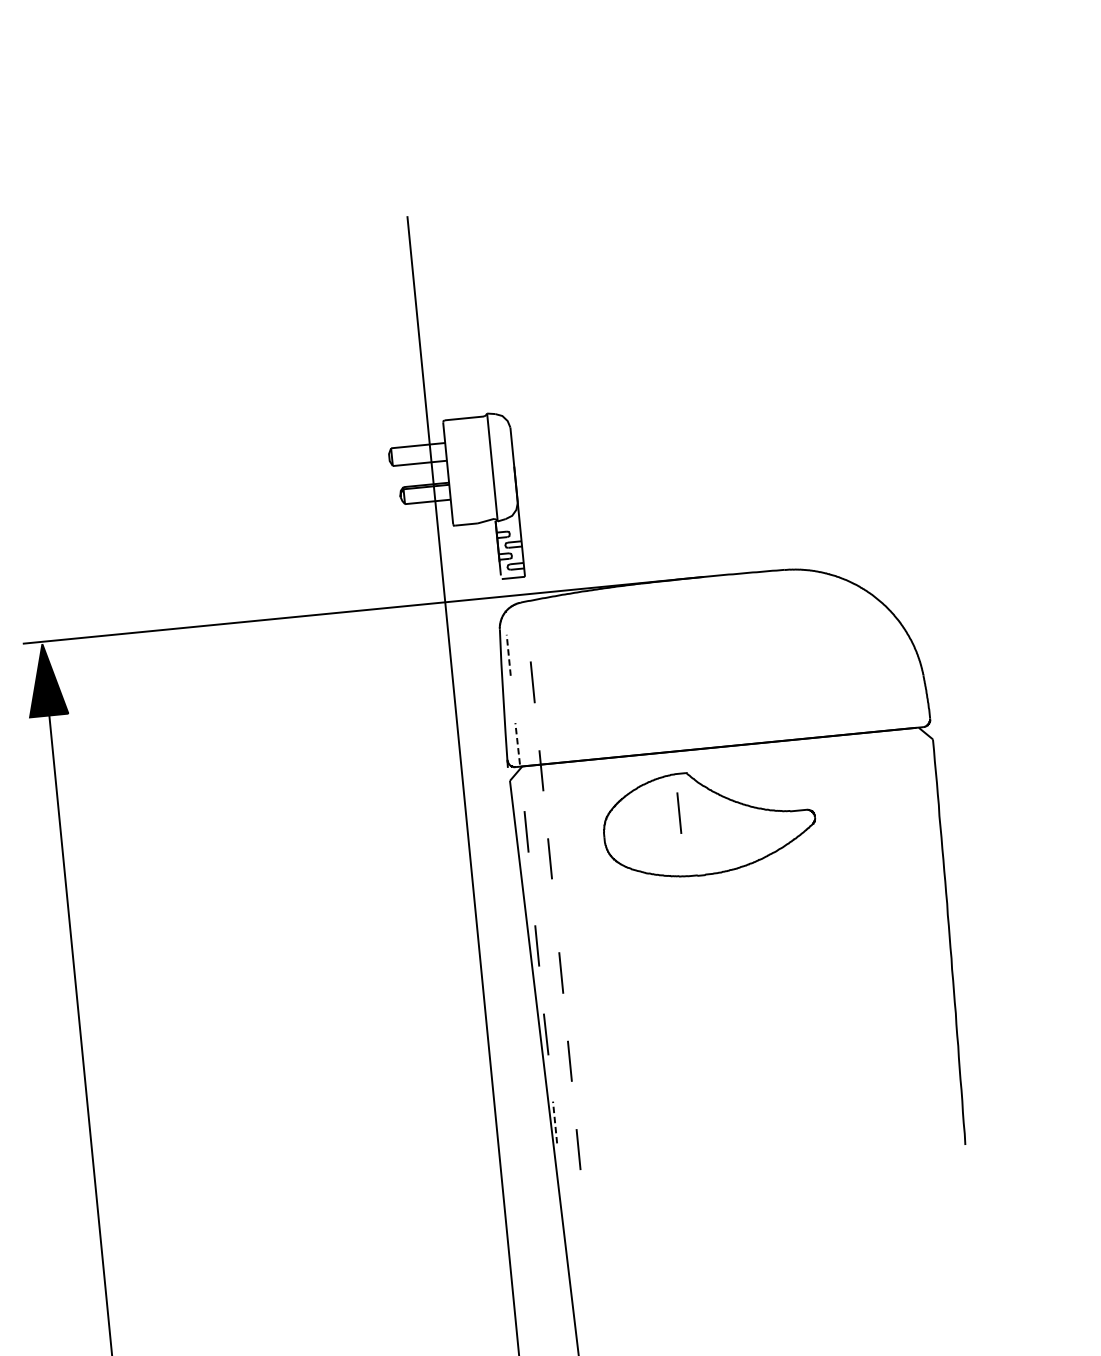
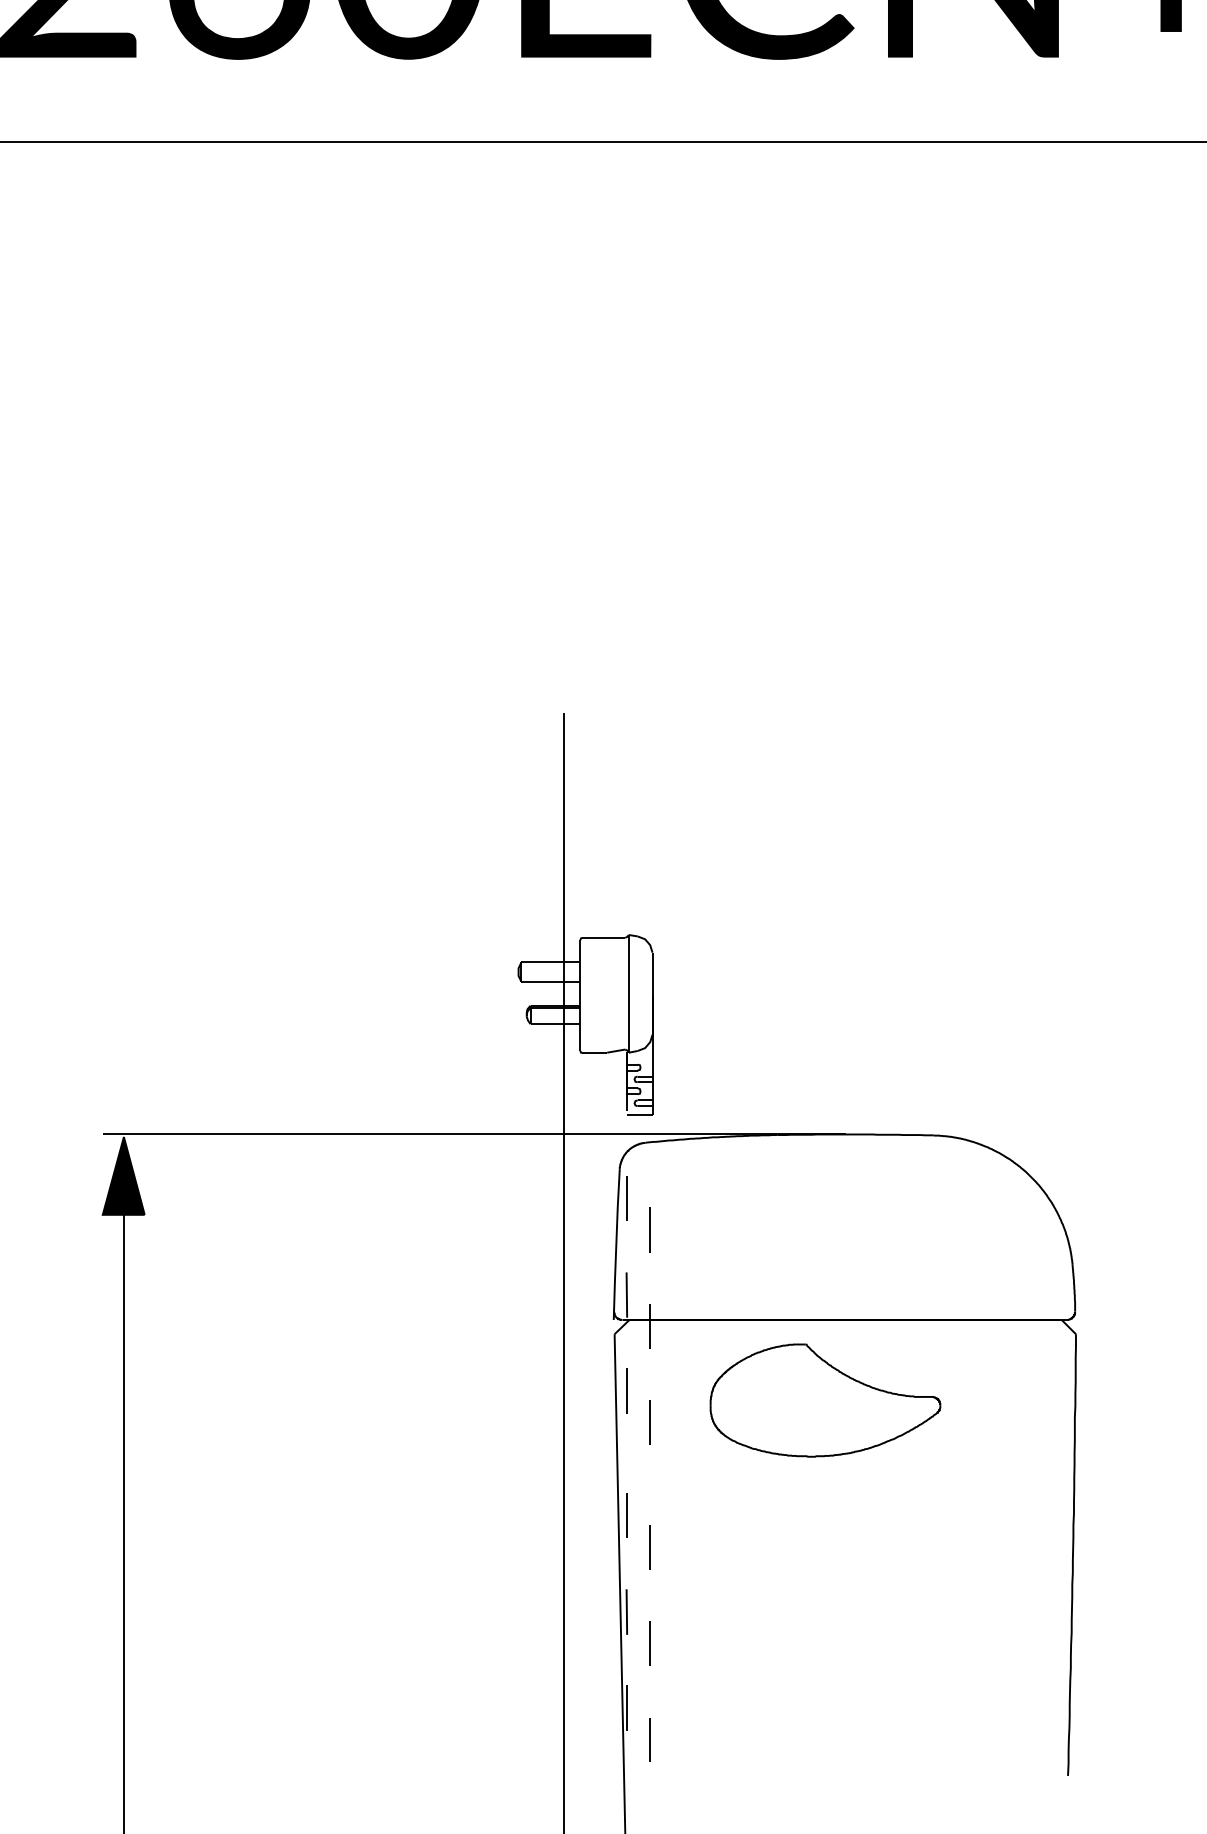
line: (508, 654) -> (626, 1197), dashed -> solid
line: (517, 744) -> (626, 1295), dashed -> solid
line: (678, 812) -> (793, 1386), removed
line: (555, 1122) -> (627, 1708), dashed -> solid

